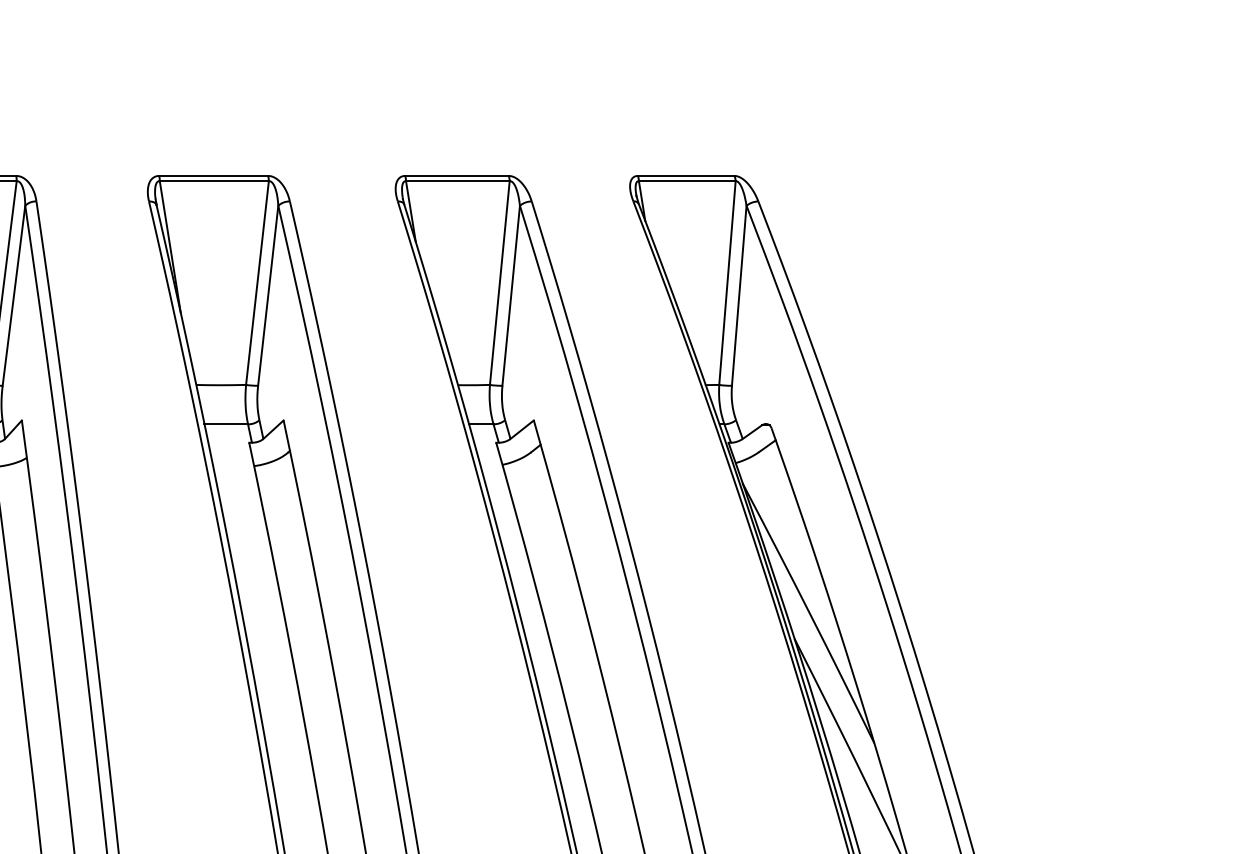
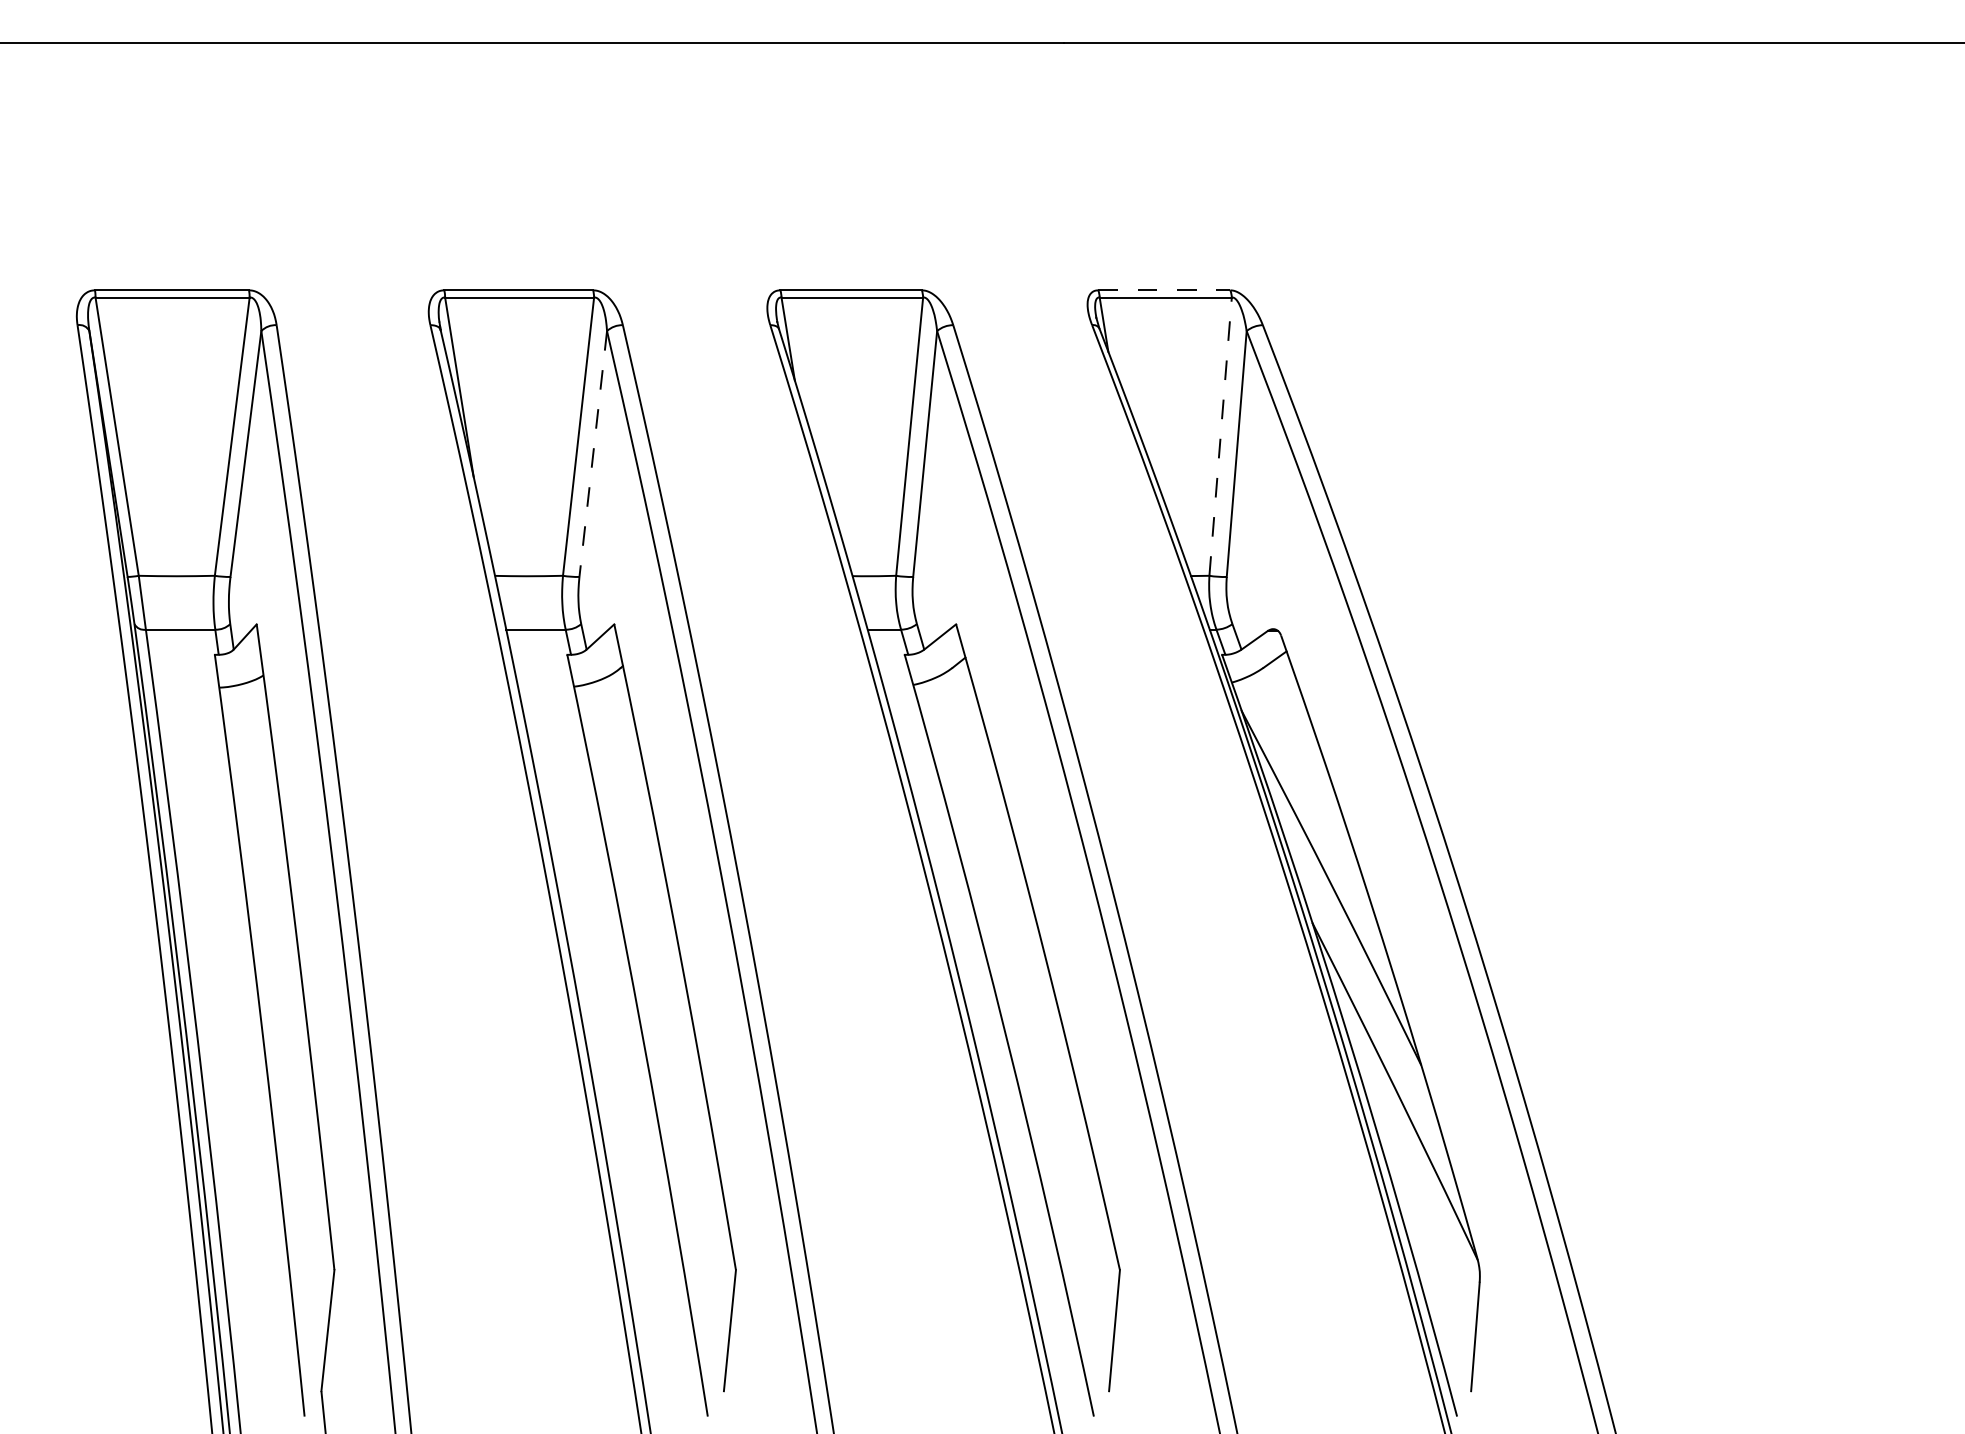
line: (686, 176) -> (1164, 290), solid -> dashed
line: (727, 282) -> (1220, 436), solid -> dashed
line: (268, 296) -> (593, 454), solid -> dashed

